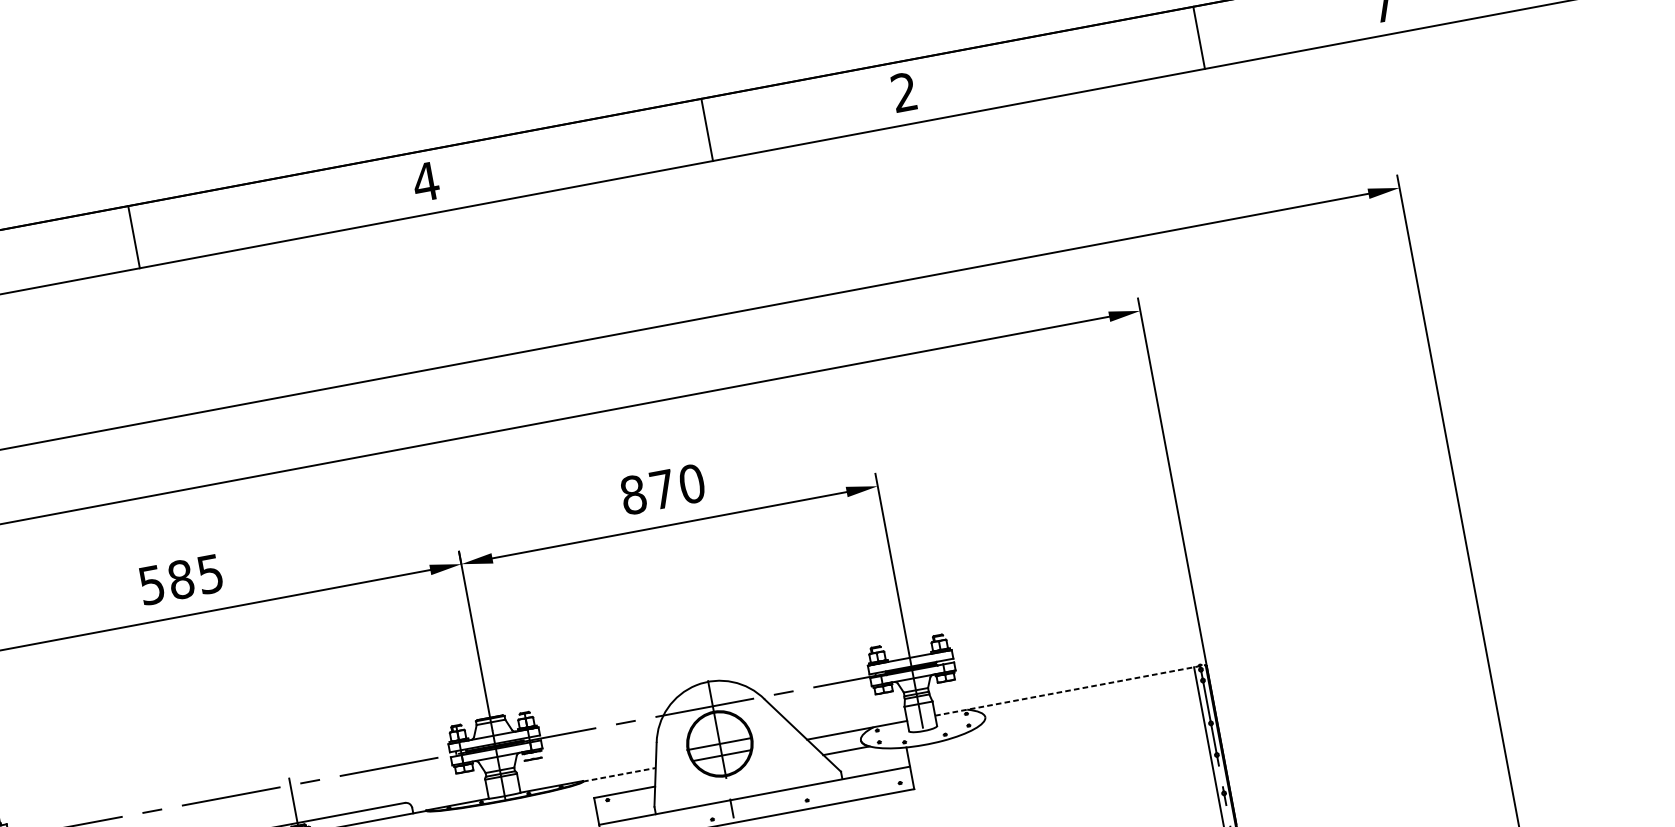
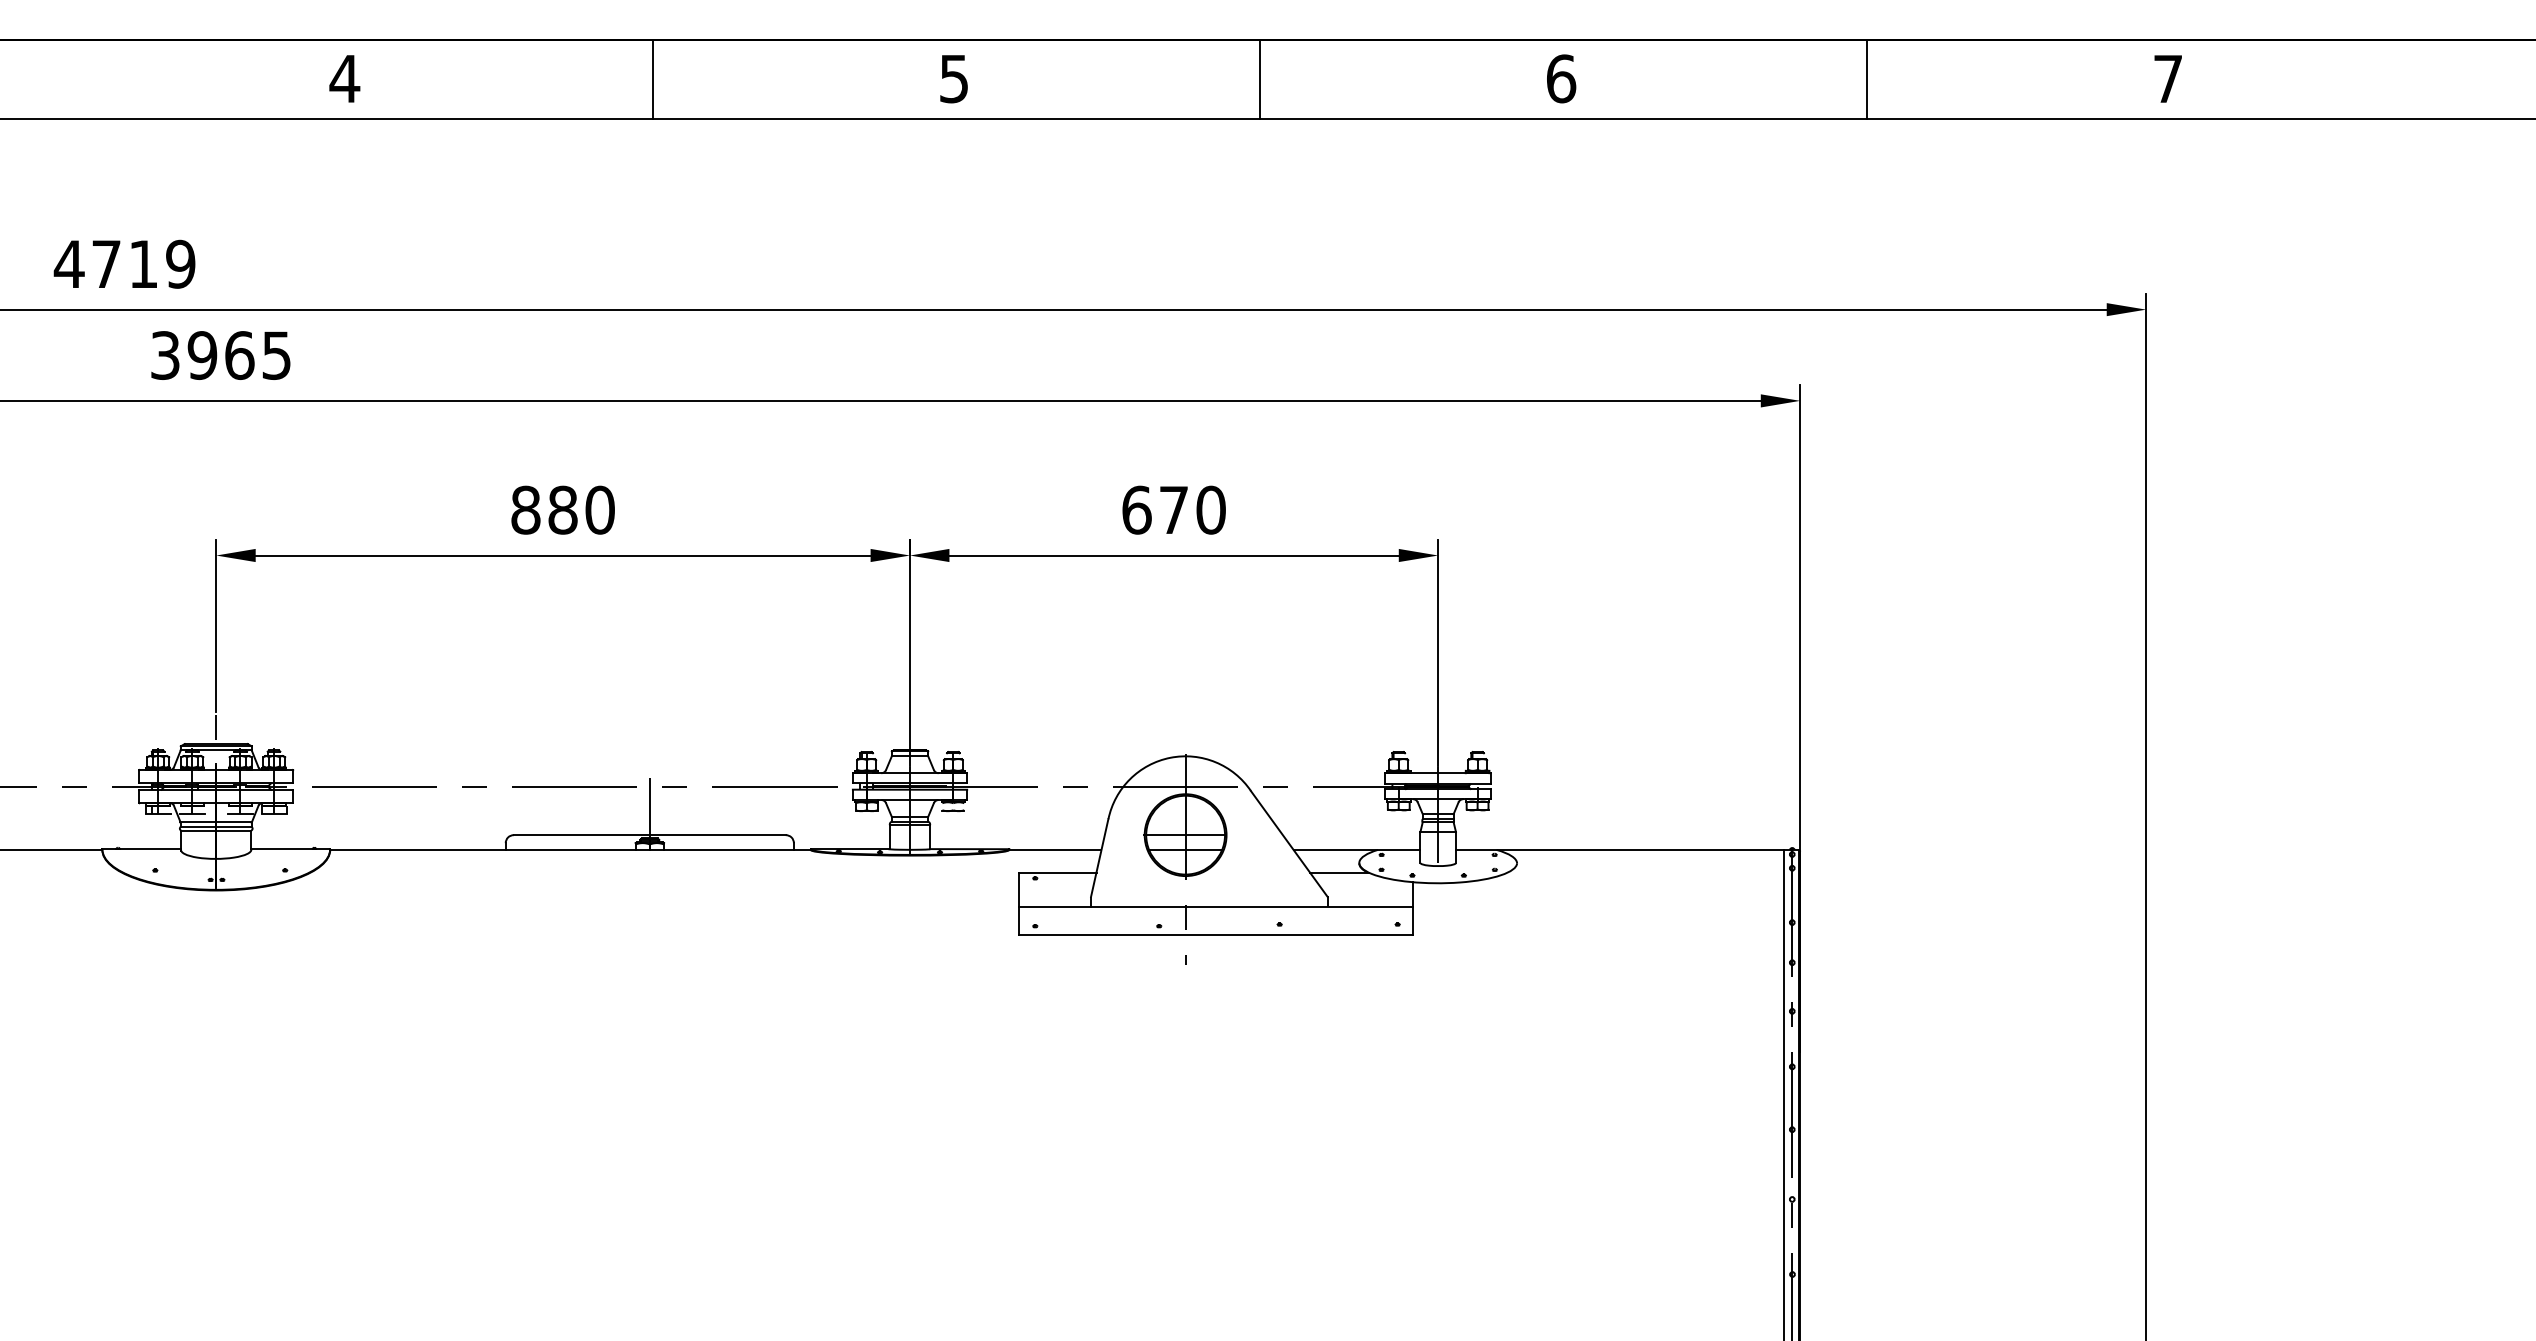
line: (1198, 37) -> (1866, 79), moved
text: (904, 92) -> (1561, 78), 2 -> 6
line: (706, 129) -> (1259, 79), moved
text: (425, 182) -> (953, 79), 4 -> 5
line: (133, 237) -> (652, 79), moved
text: (633, 494) -> (1136, 509), 870 -> 670
text: (180, 579) -> (562, 509), 585 -> 880
line: (1070, 690) -> (1627, 849), dashed -> solid
line: (619, 774) -> (1055, 849), dashed -> solid

